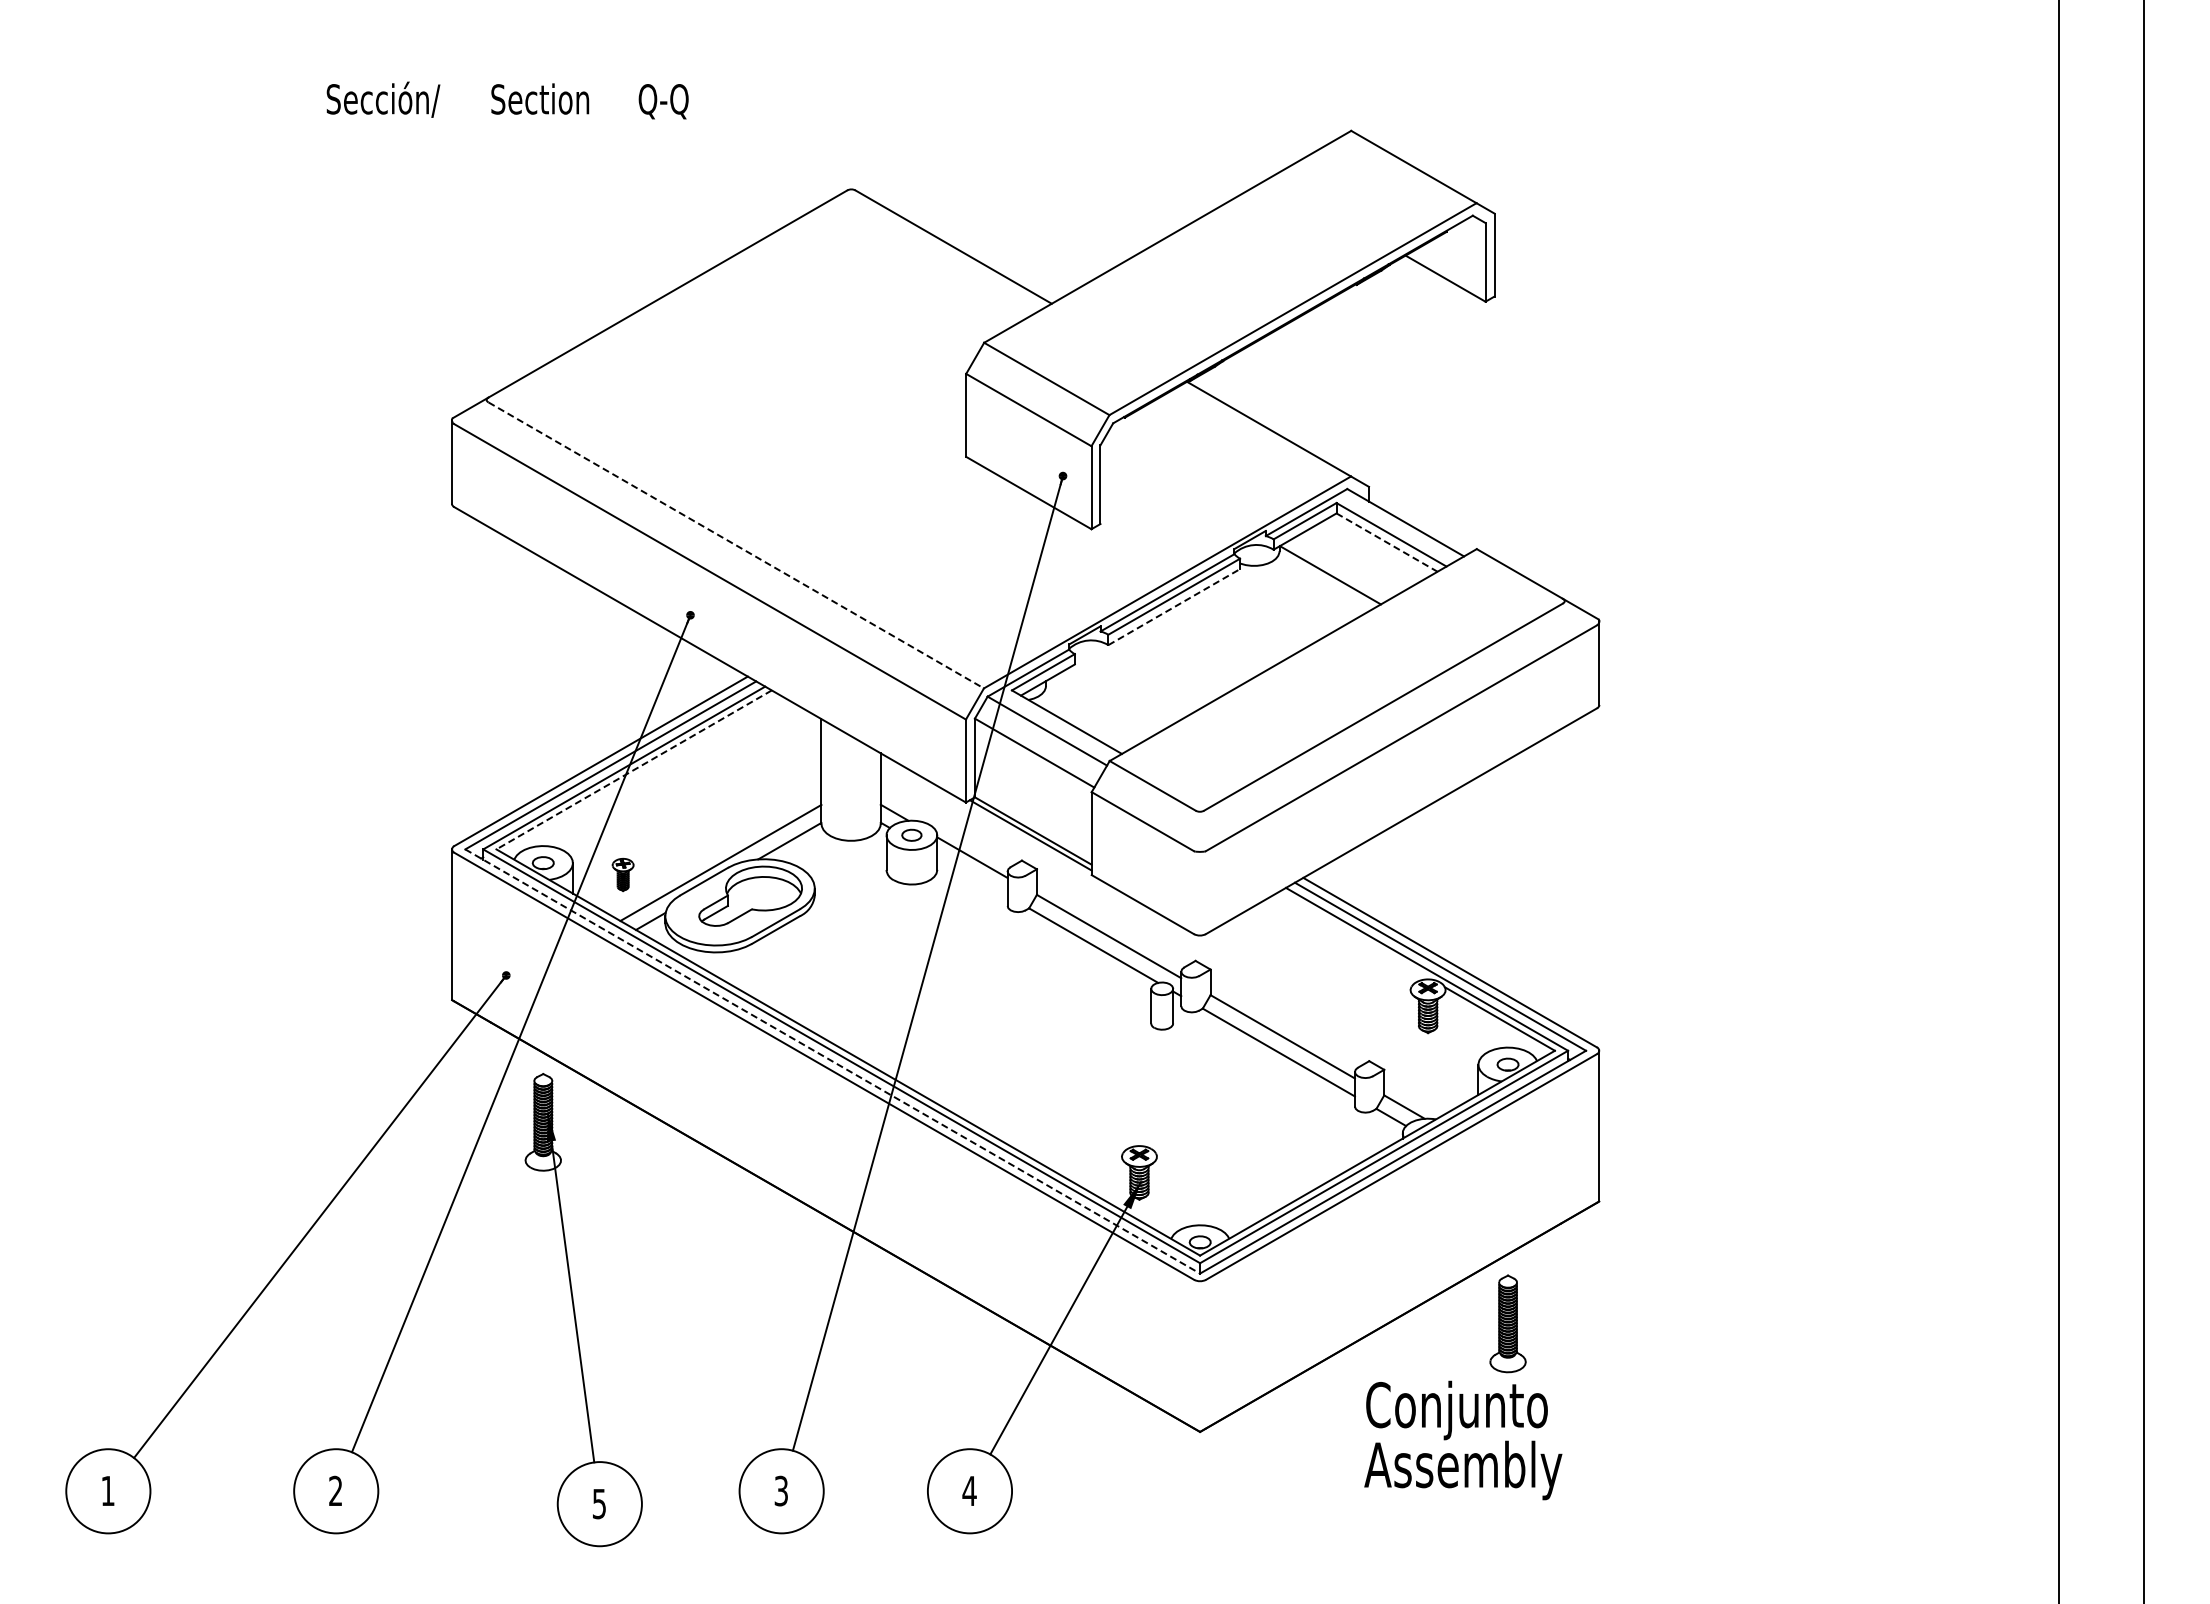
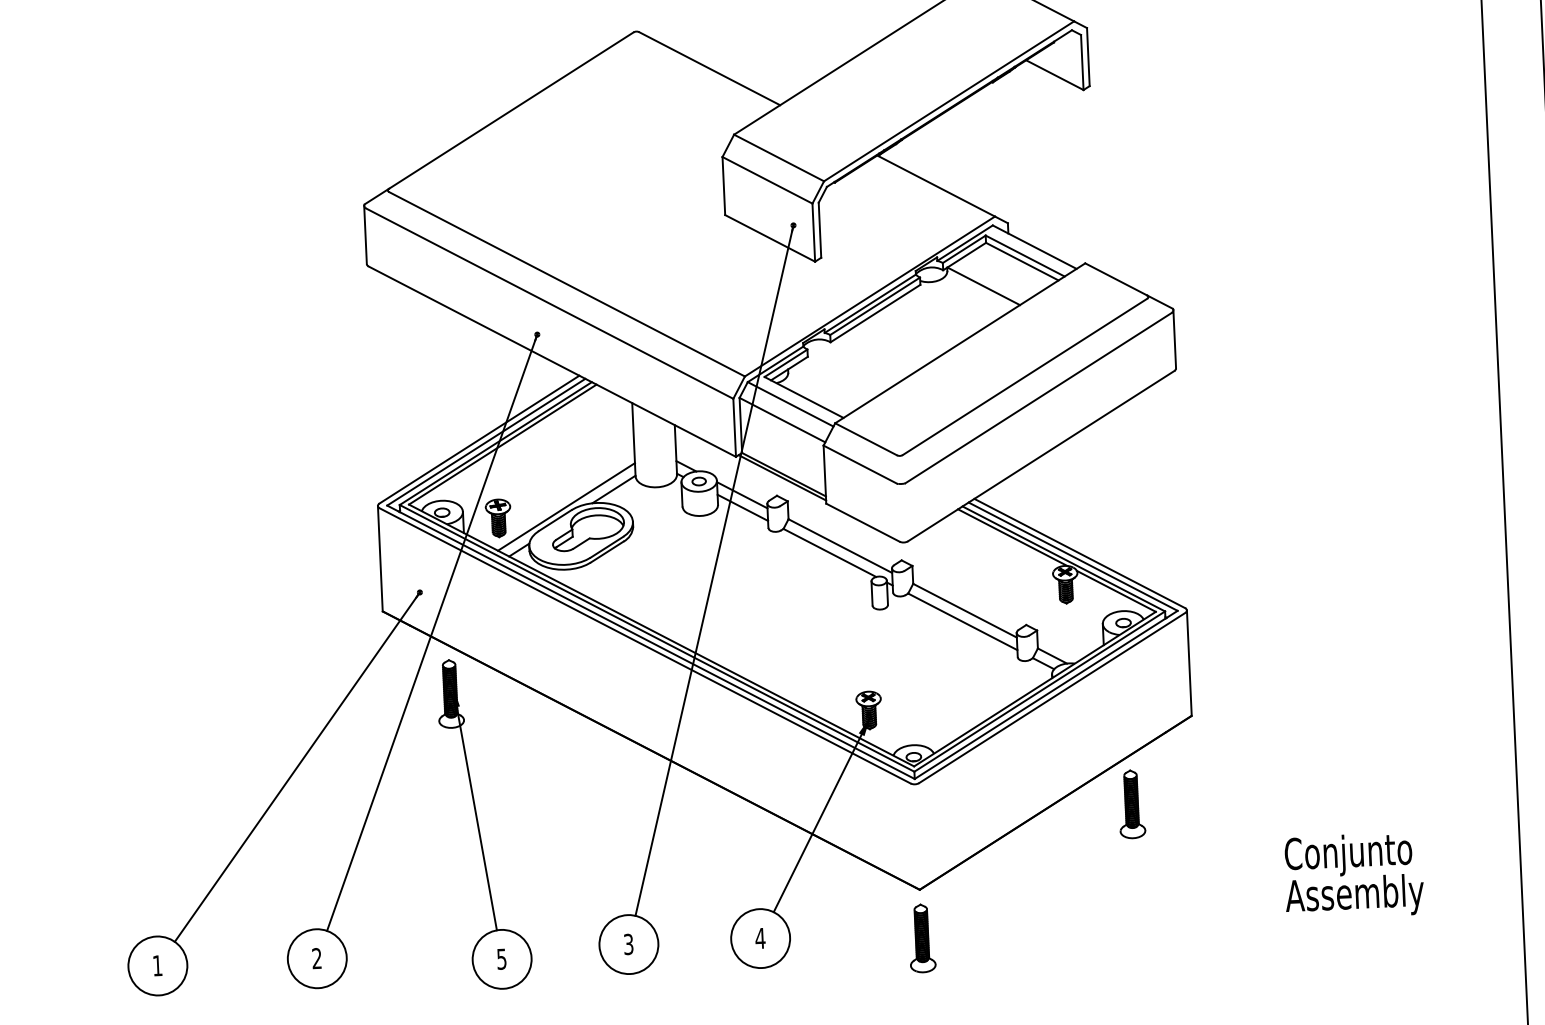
line: (1387, 542) -> (1022, 261), dashed -> solid
line: (736, 545) -> (567, 284), dashed -> solid
line: (1174, 606) -> (875, 313), dashed -> solid
line: (634, 769) -> (503, 444), dashed -> solid
part: (622, 874) -> (497, 518), size x1.67
line: (972, 875) -> (742, 507), added
line: (1355, 935) -> (1012, 537), added
line: (833, 1061) -> (651, 642), dashed -> solid
text: (1463, 1440) -> (1354, 876), moved
part: (1199, 1501) -> (921, 938), added

